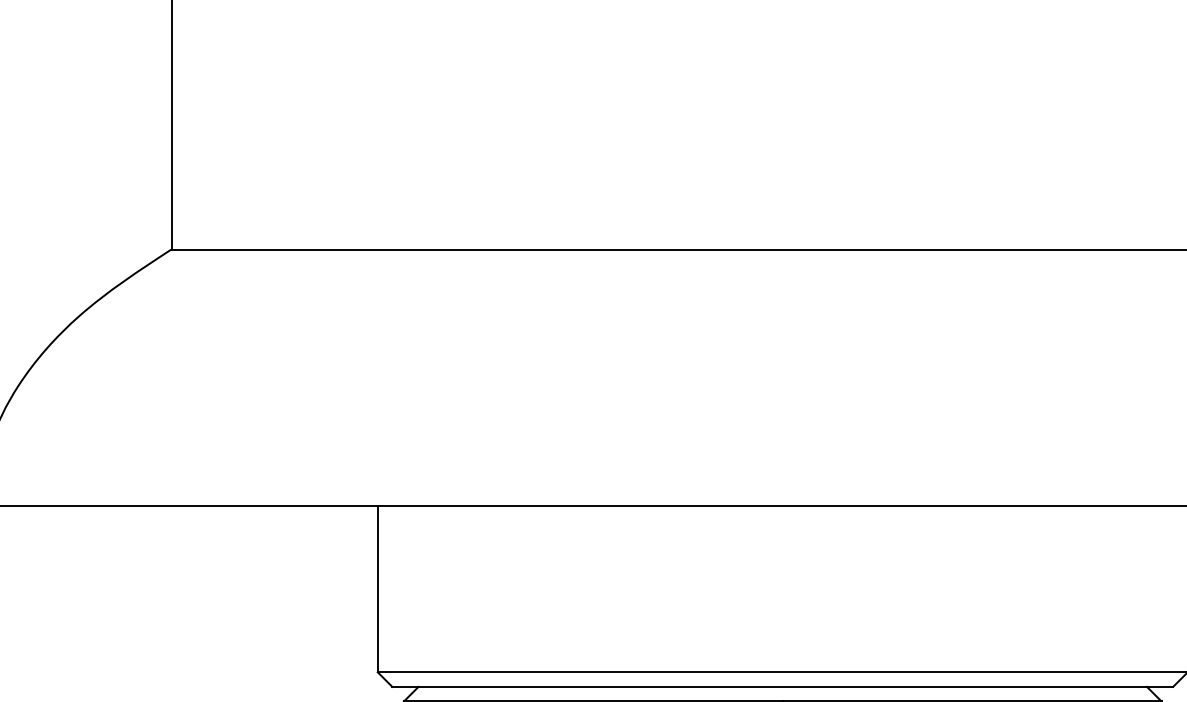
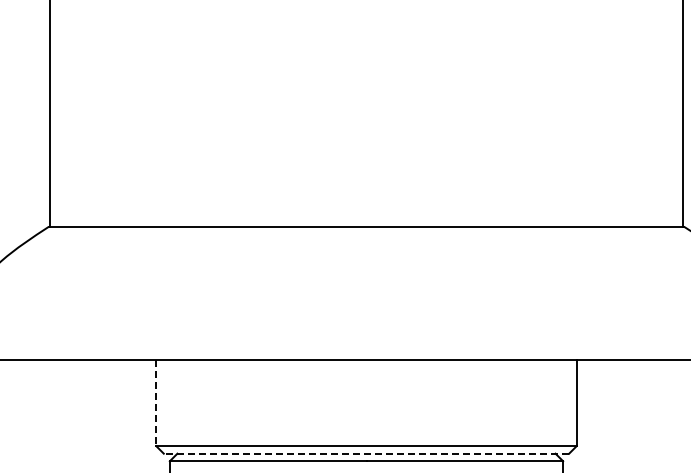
line: (378, 590) -> (156, 403), solid -> dashed
line: (782, 686) -> (366, 453), solid -> dashed

